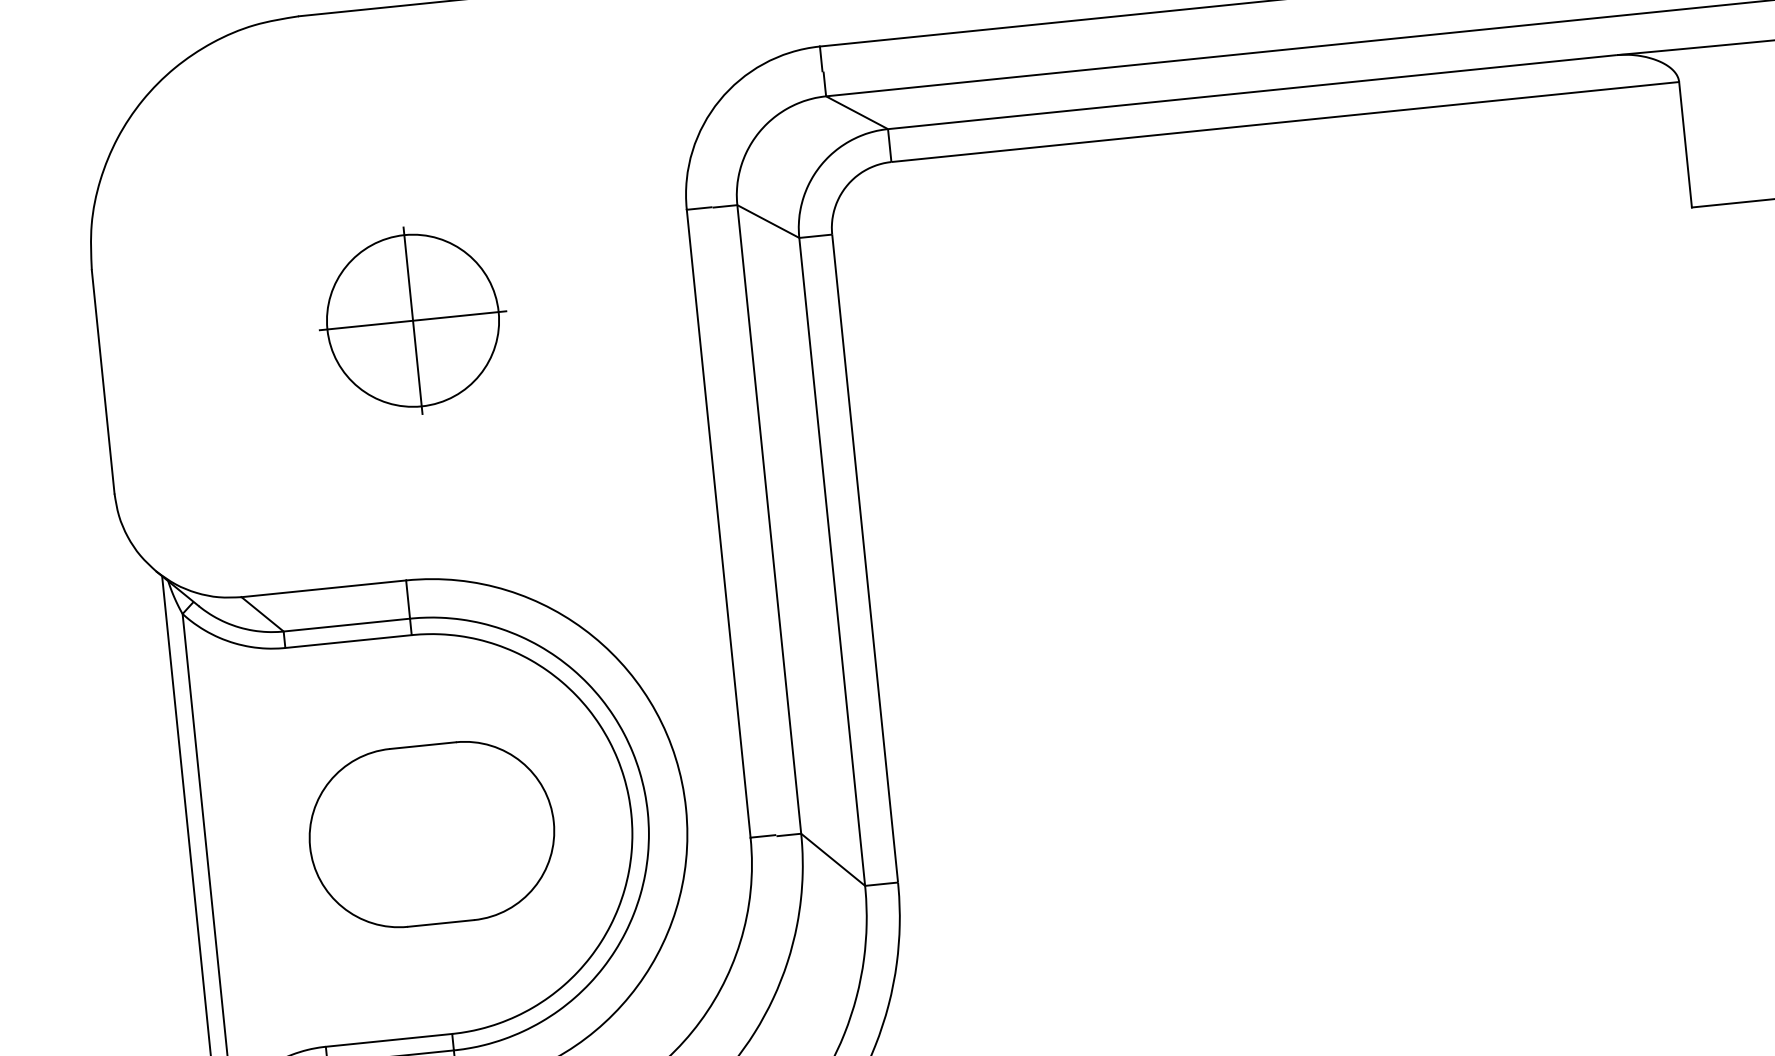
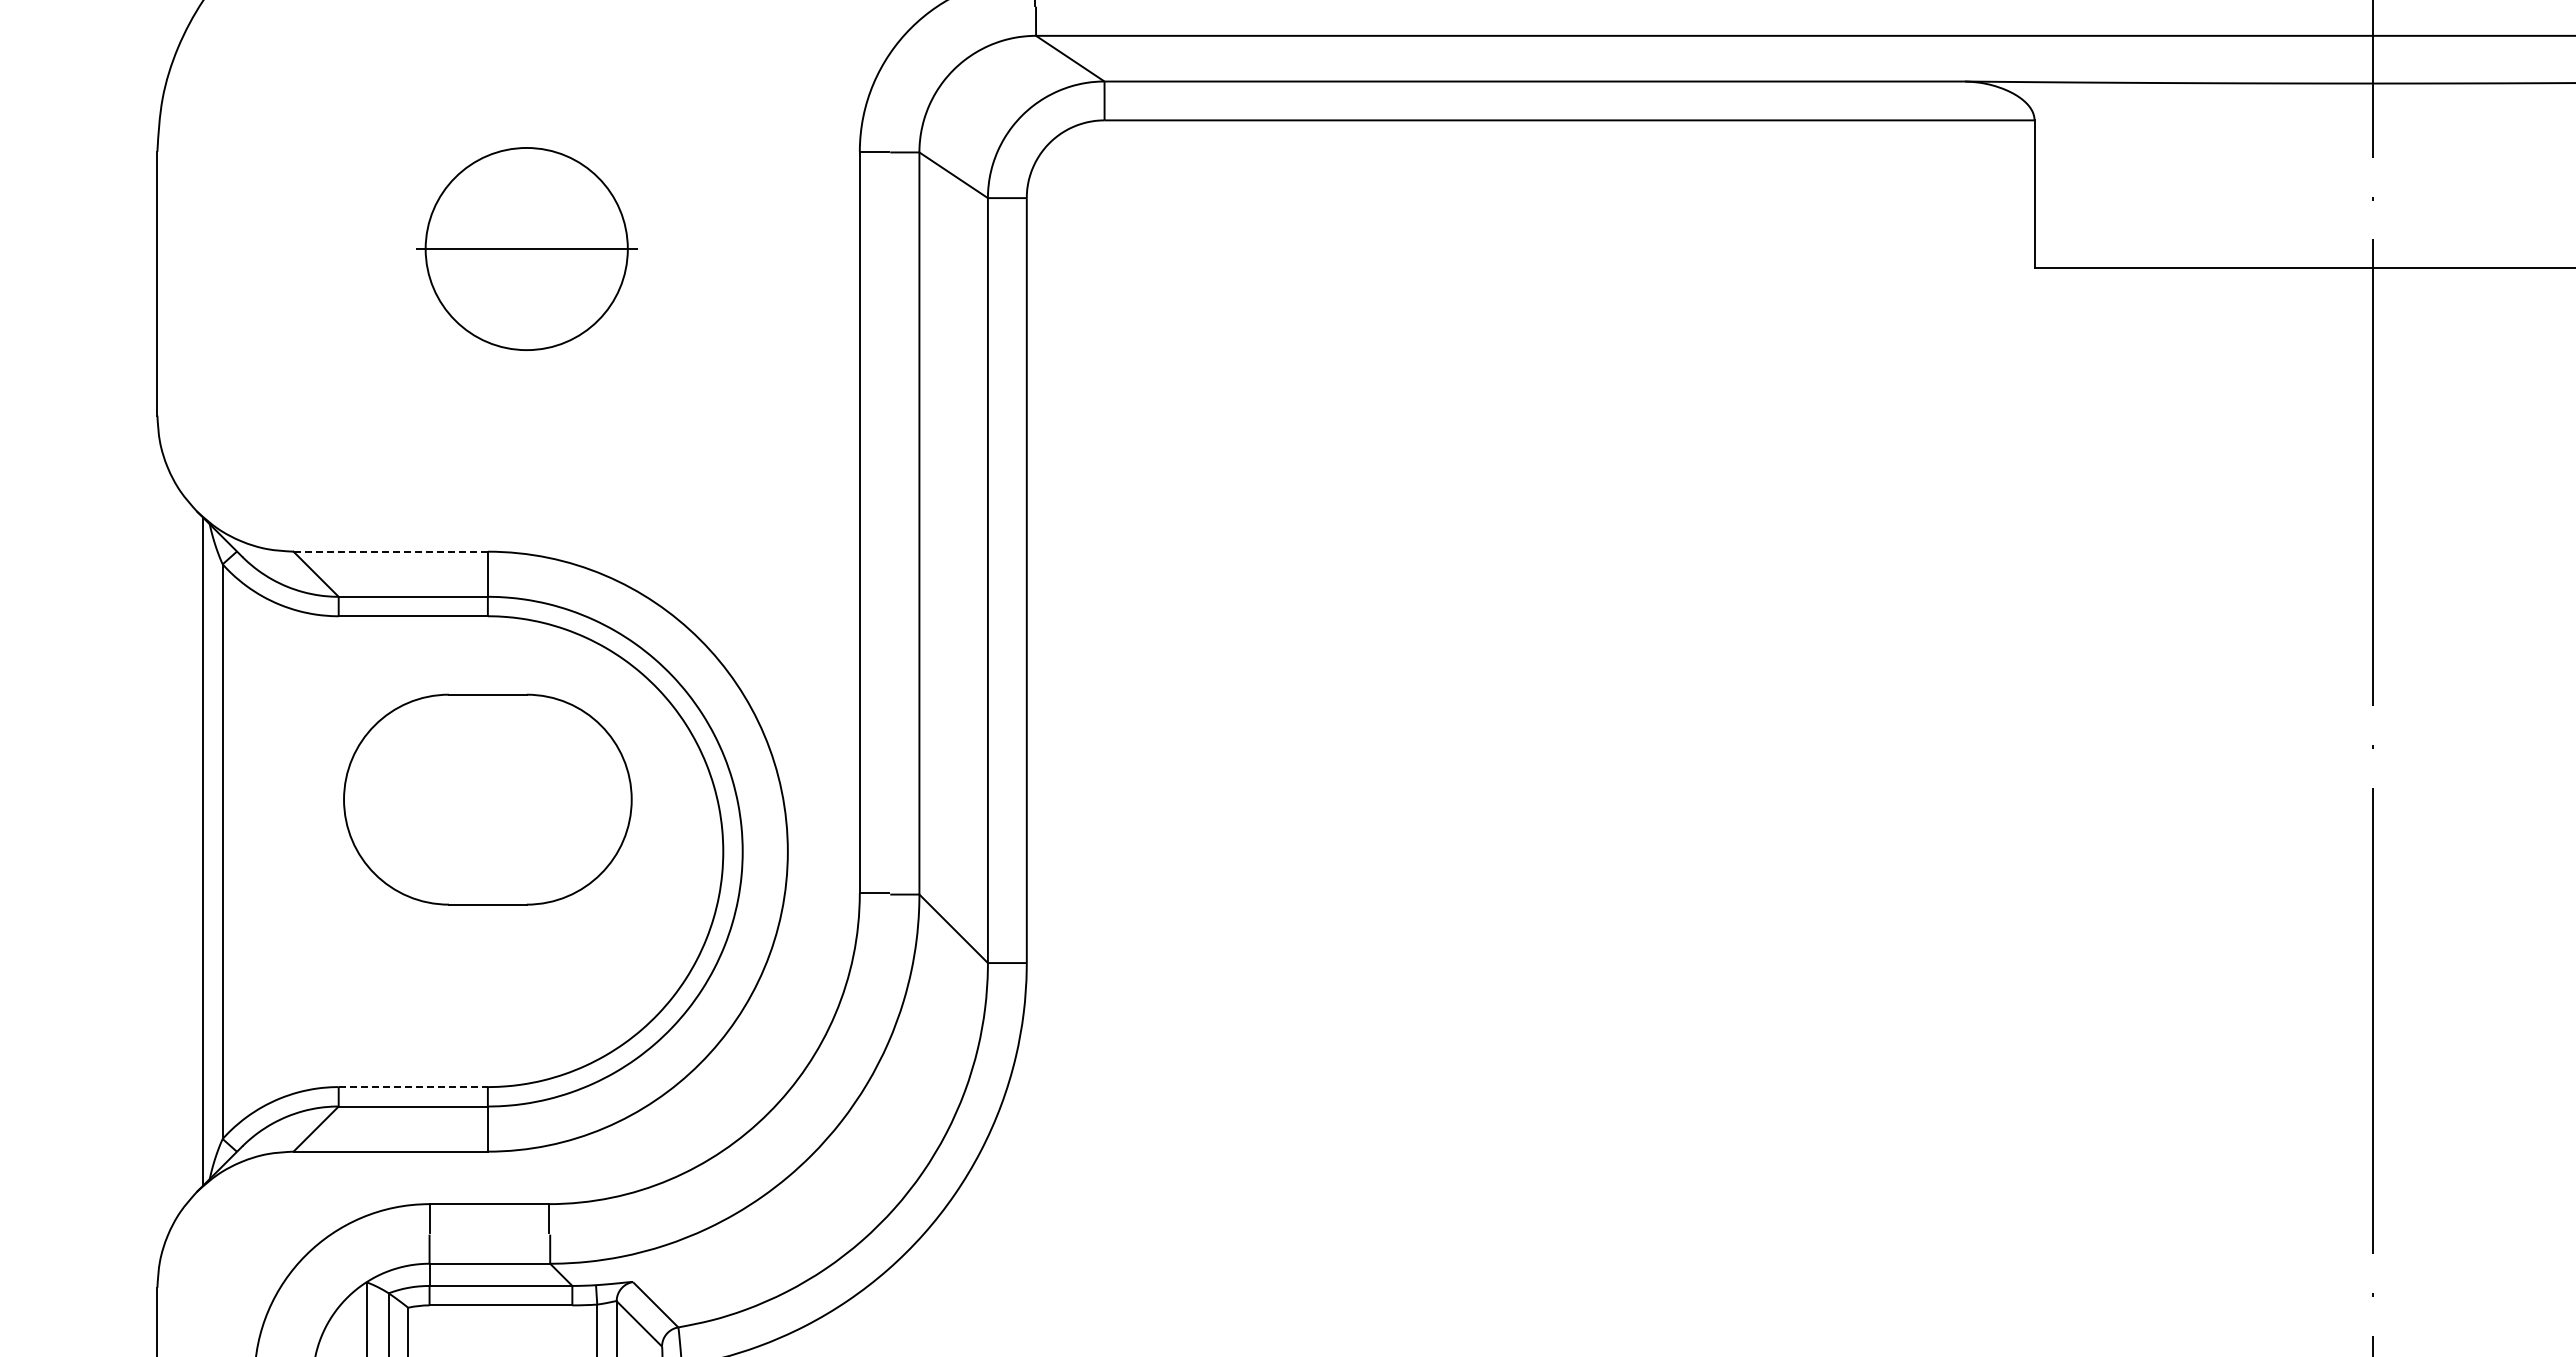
line: (412, 320) -> (526, 248), removed
line: (324, 588) -> (391, 551), solid -> dashed
part: (431, 834) -> (487, 799), moved
line: (389, 1040) -> (413, 1087), solid -> dashed

